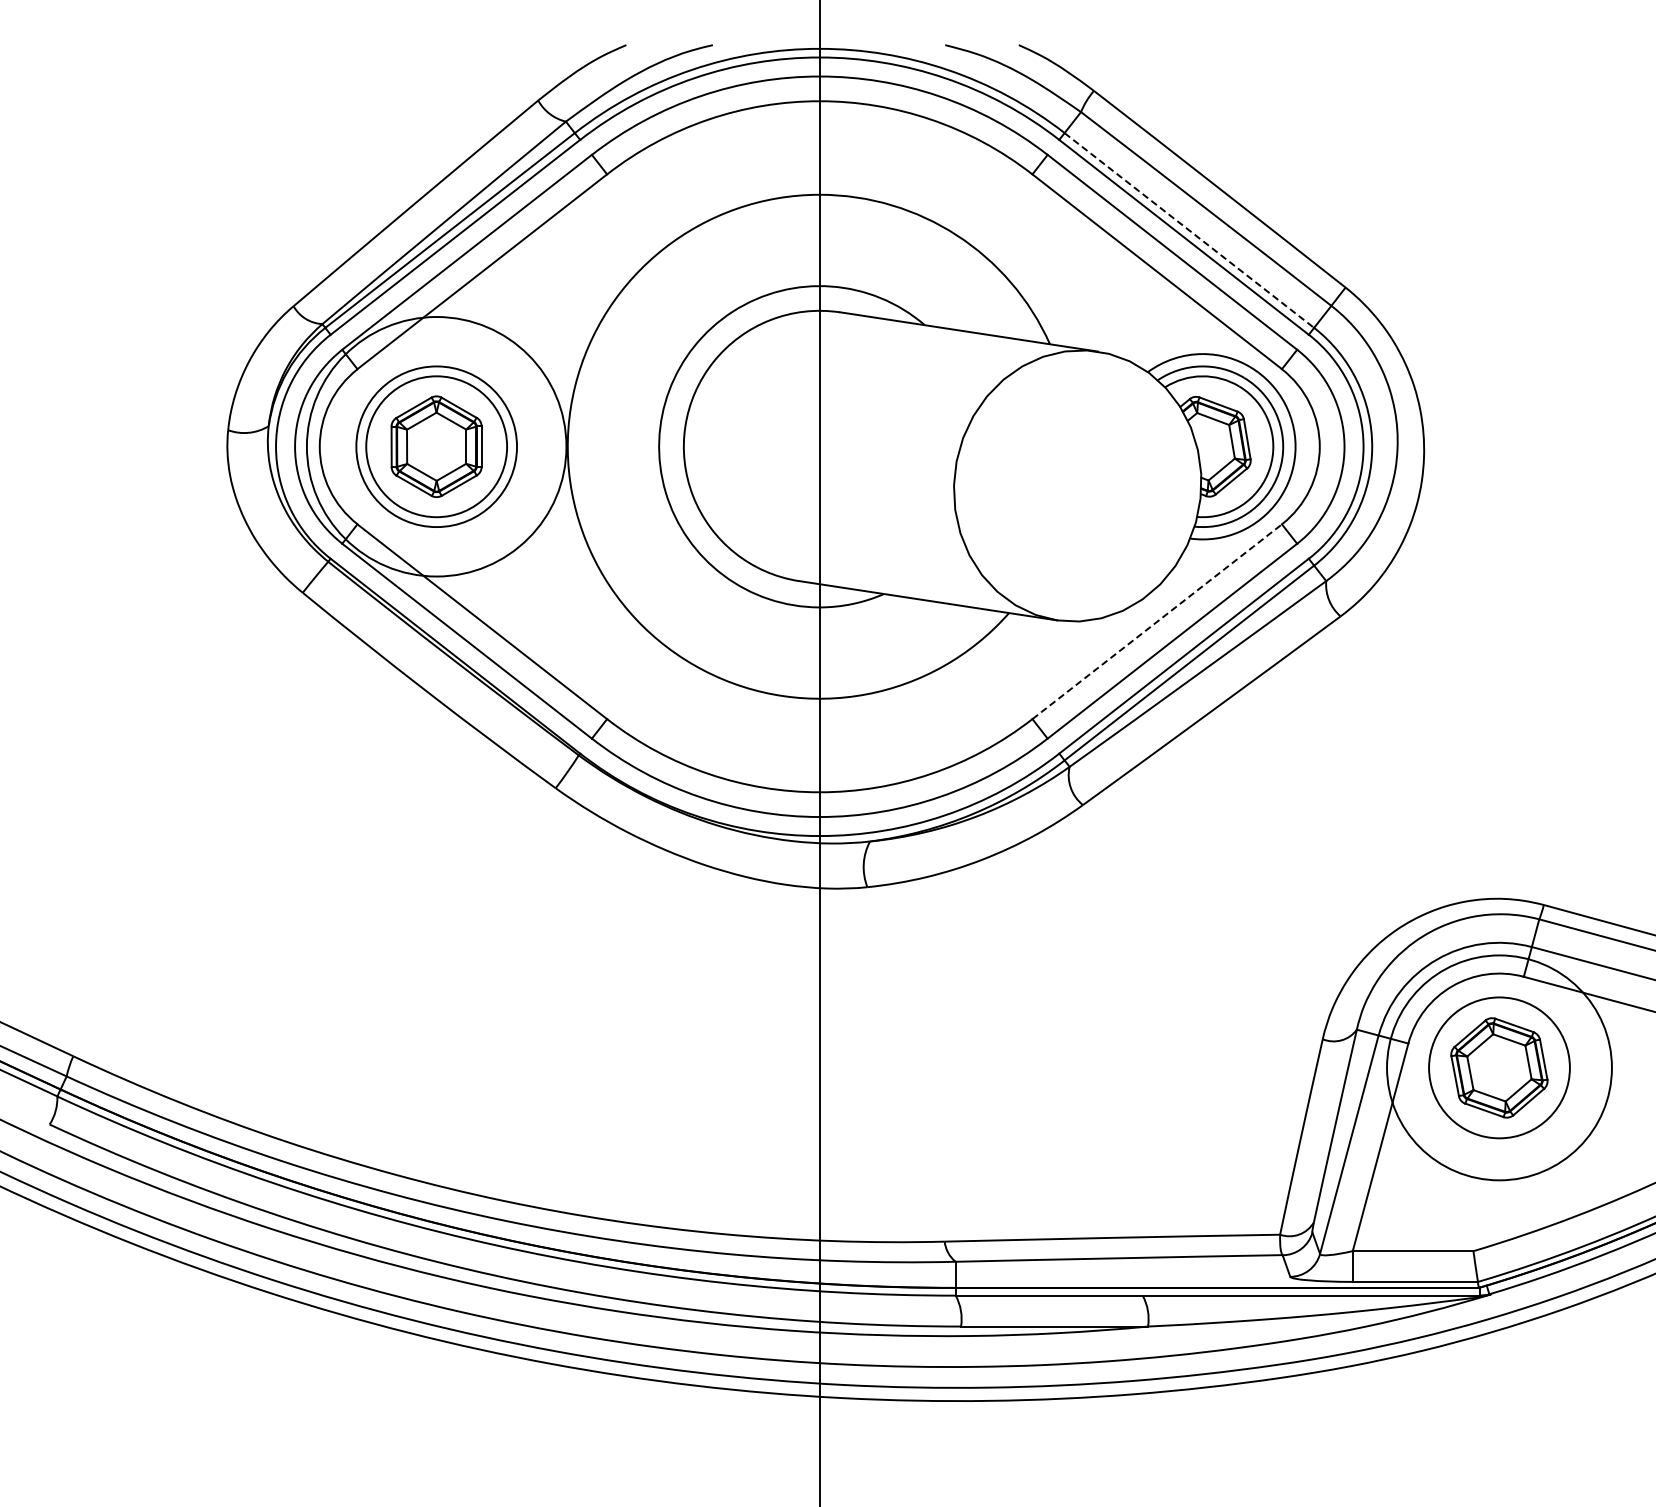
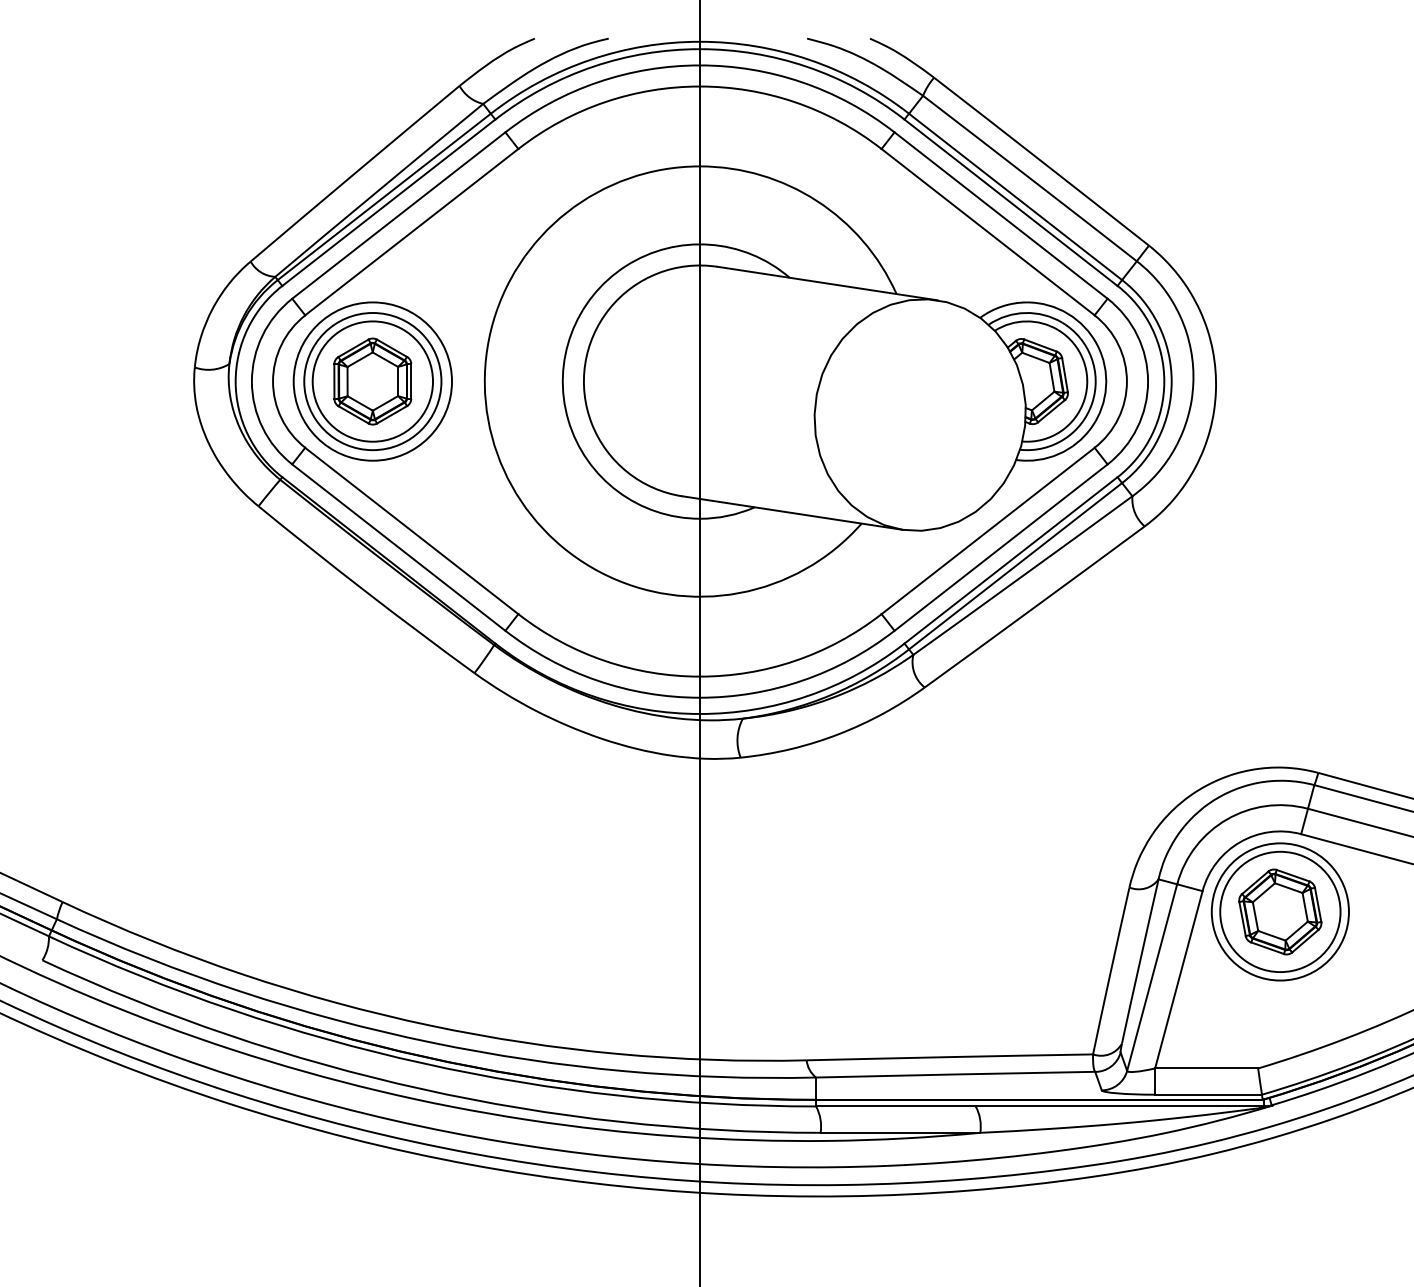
line: (1189, 230) -> (1015, 196), dashed -> solid
circle: (436, 446) -> (372, 381), size x0.71
line: (1157, 621) -> (988, 530), dashed -> solid
circle: (1499, 1067) -> (1280, 911), size x0.71

